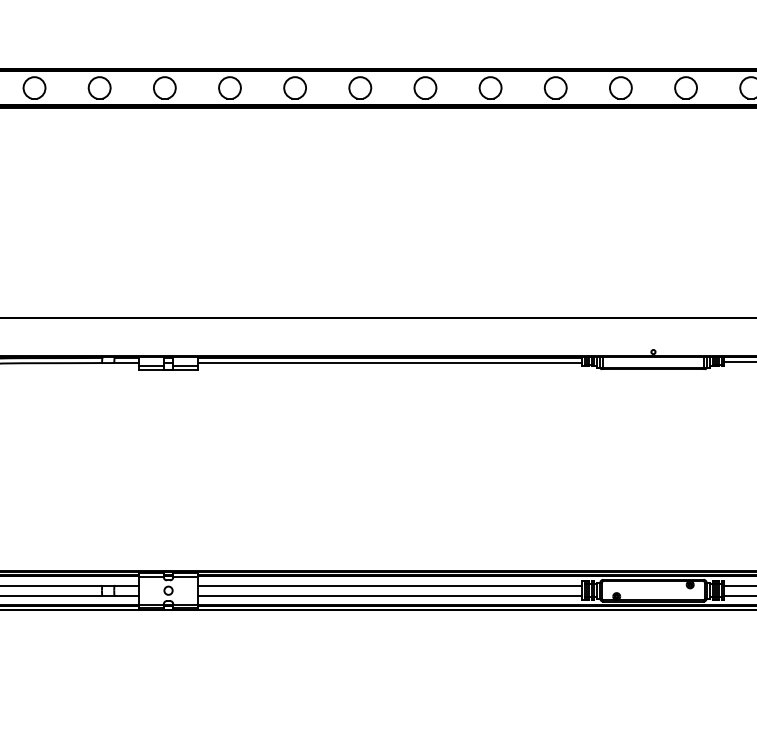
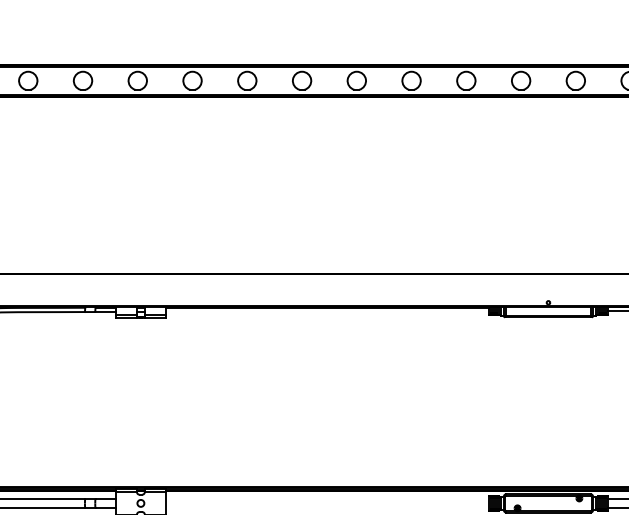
line: (390, 363) -> (327, 312), removed
line: (390, 585) -> (327, 499), removed
line: (390, 595) -> (327, 507), removed

